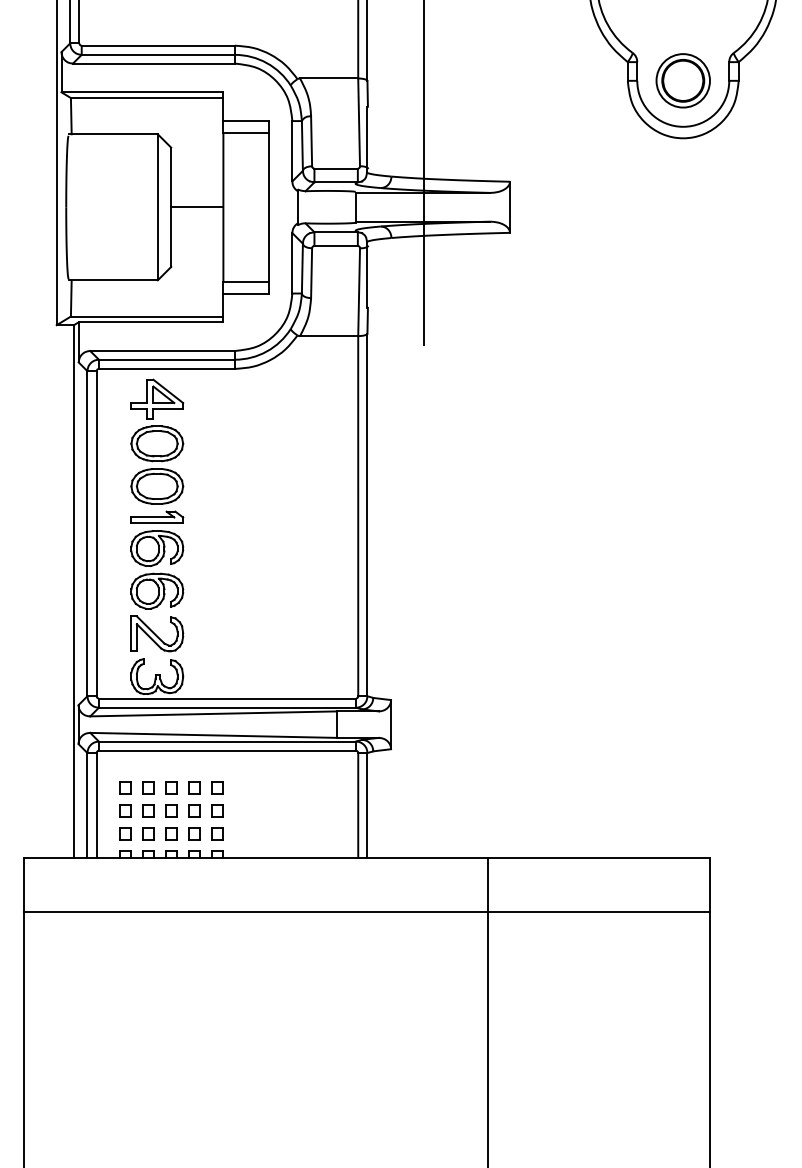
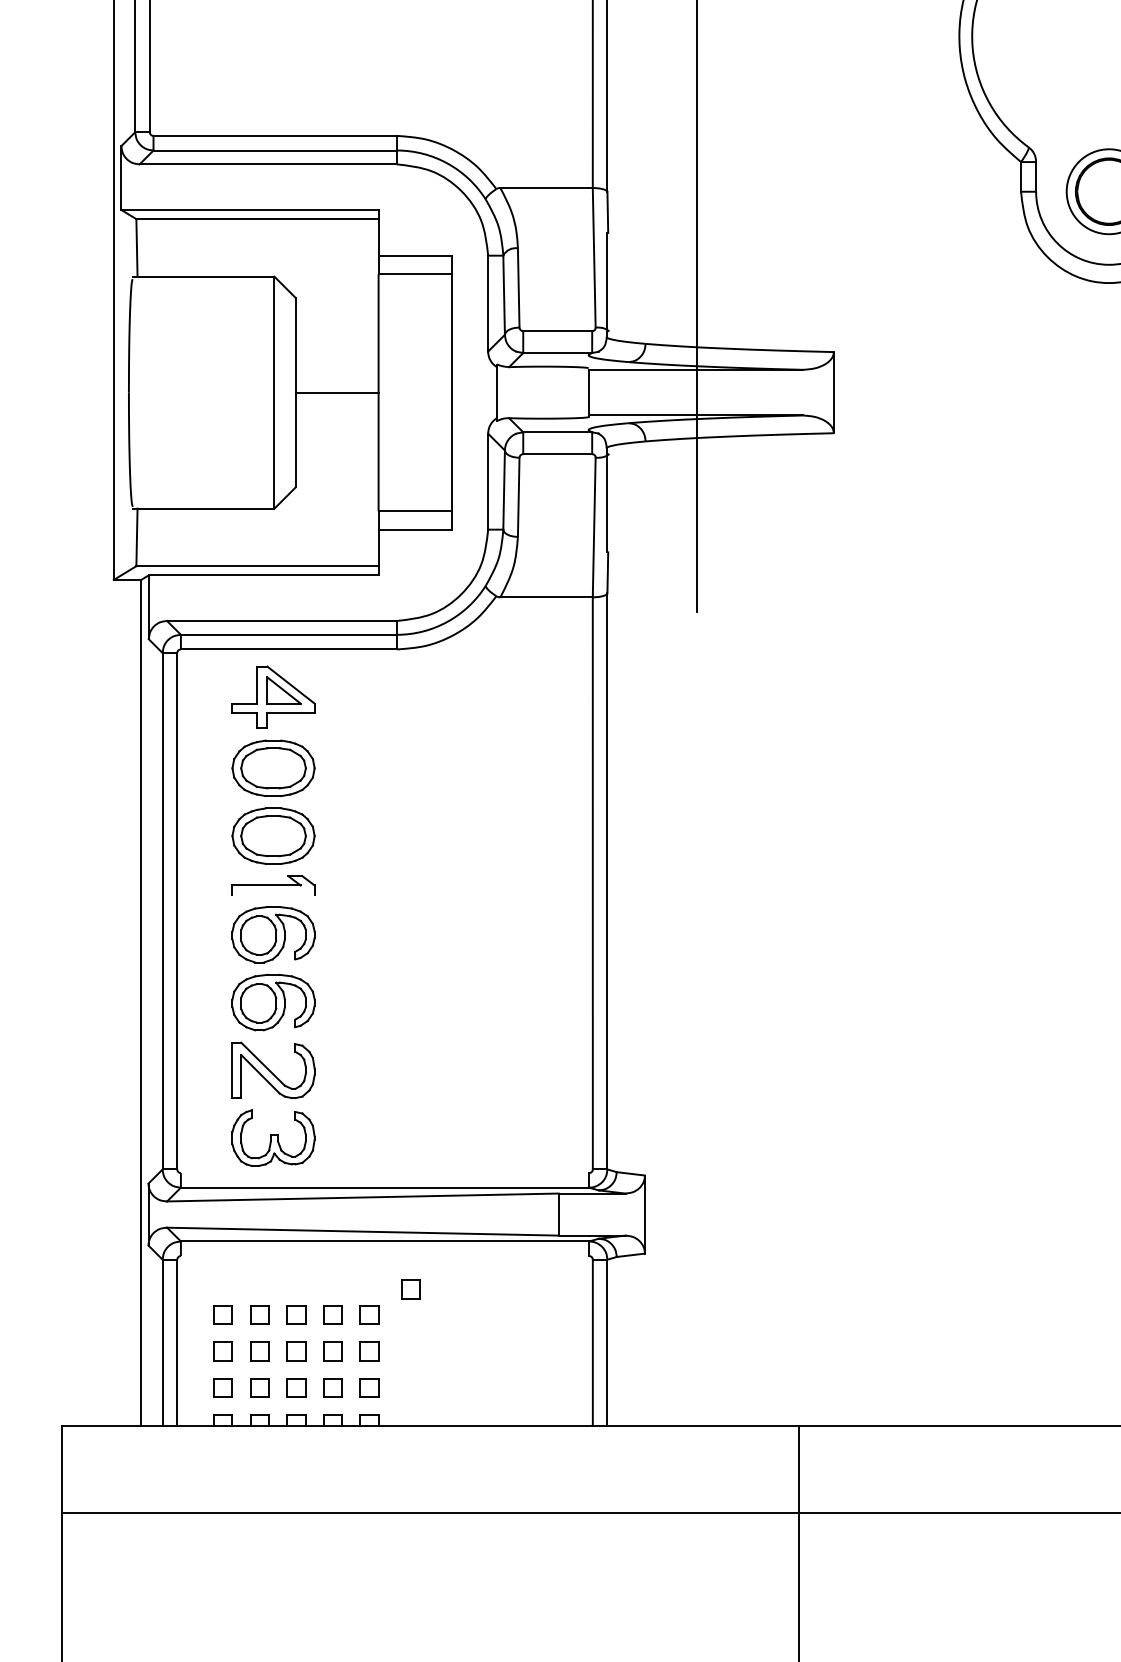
line: (157, 523) -> (273, 895), removed
line: (226, 698) -> (383, 1173), removed
line: (226, 750) -> (383, 1255), removed
part: (243, 771) -> (410, 1289), added

